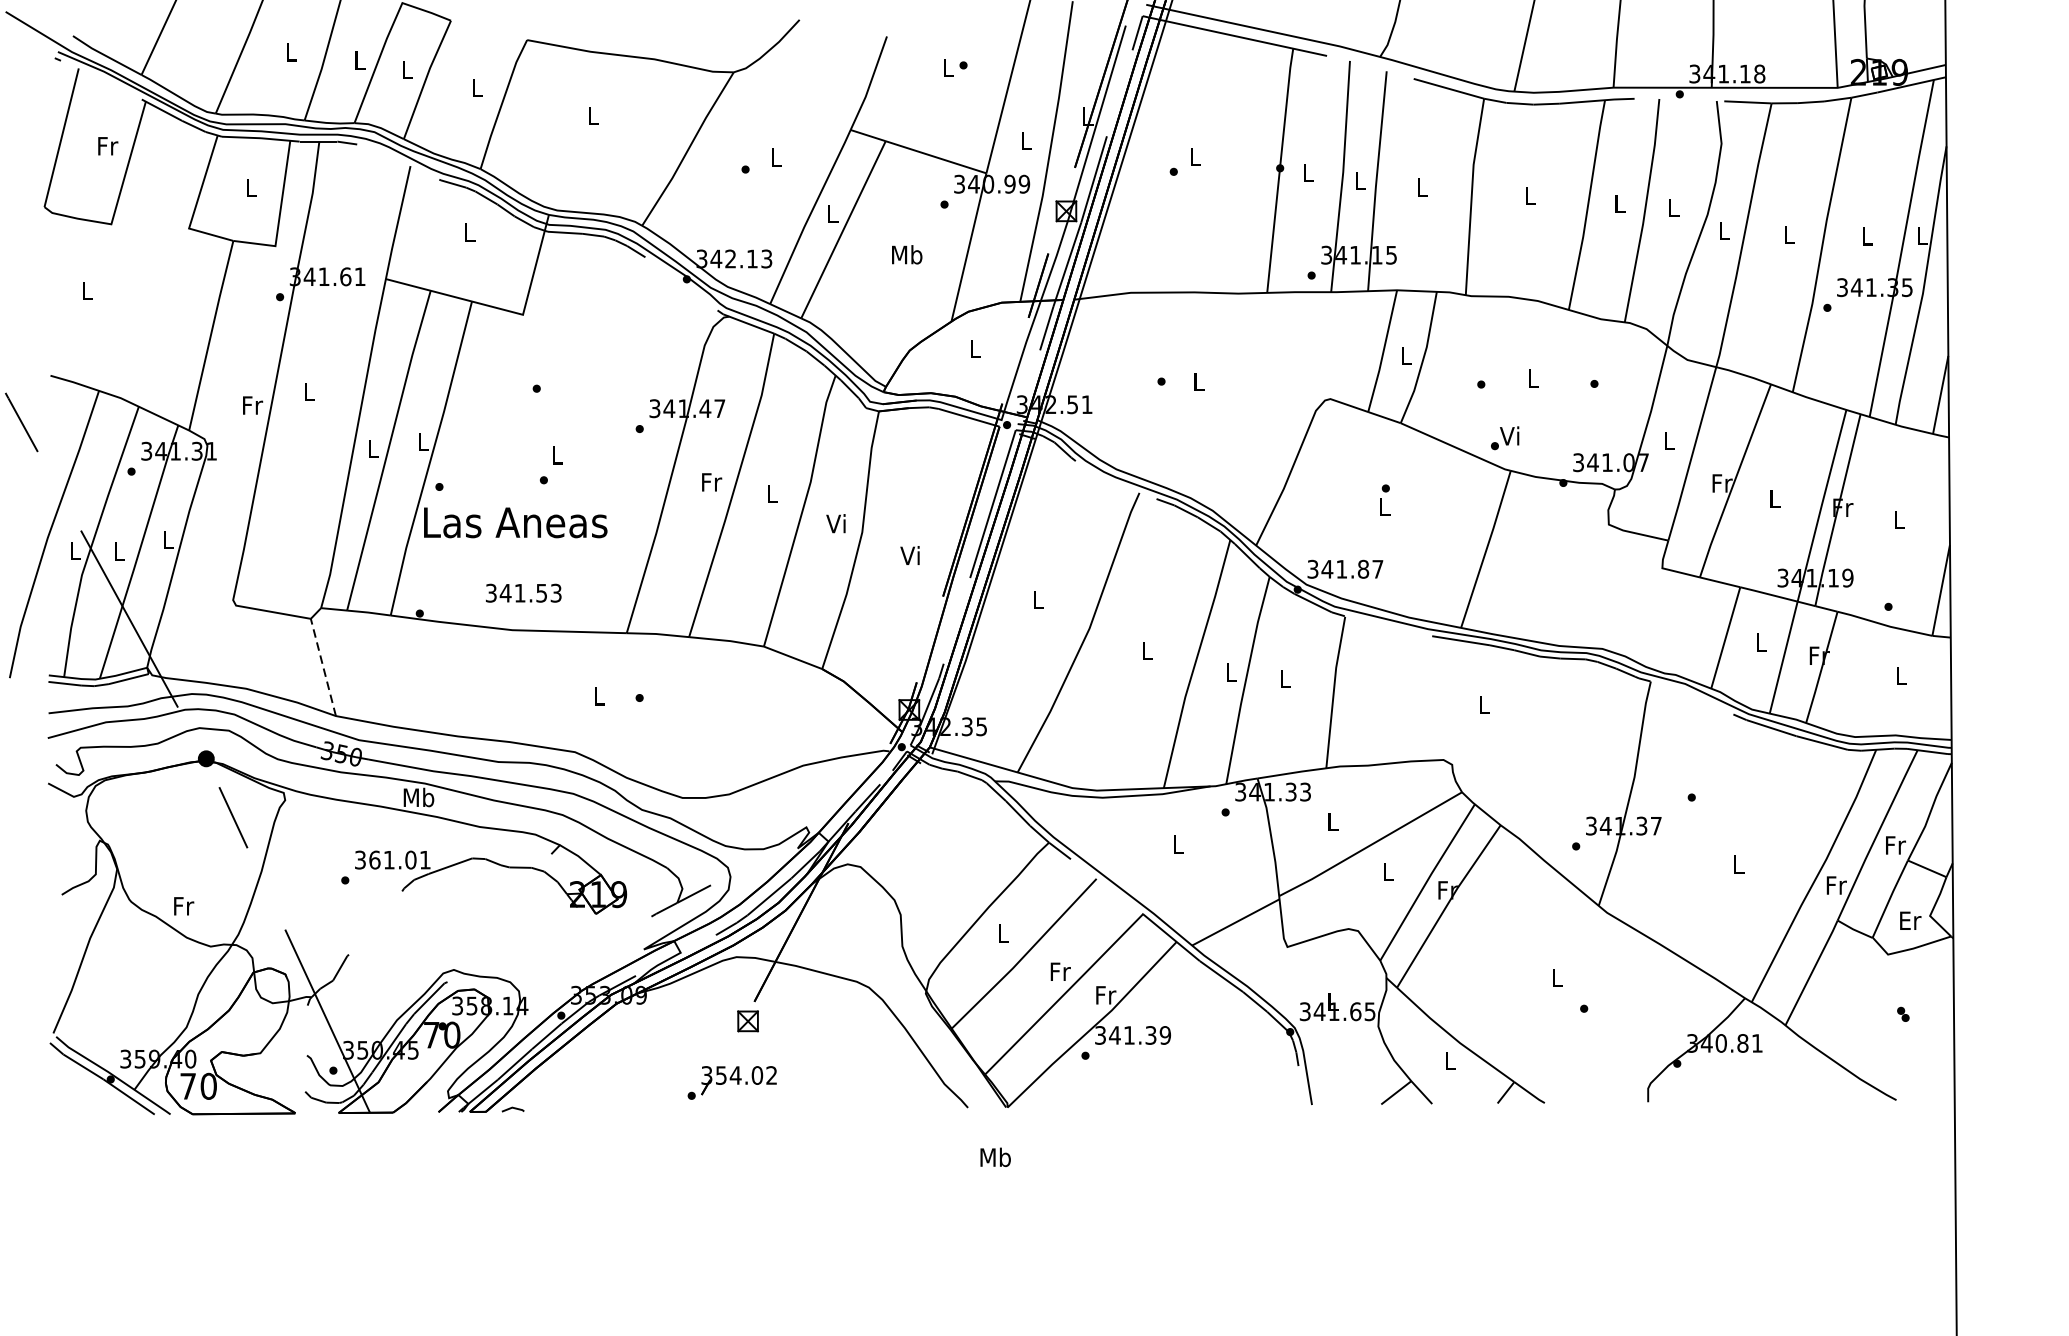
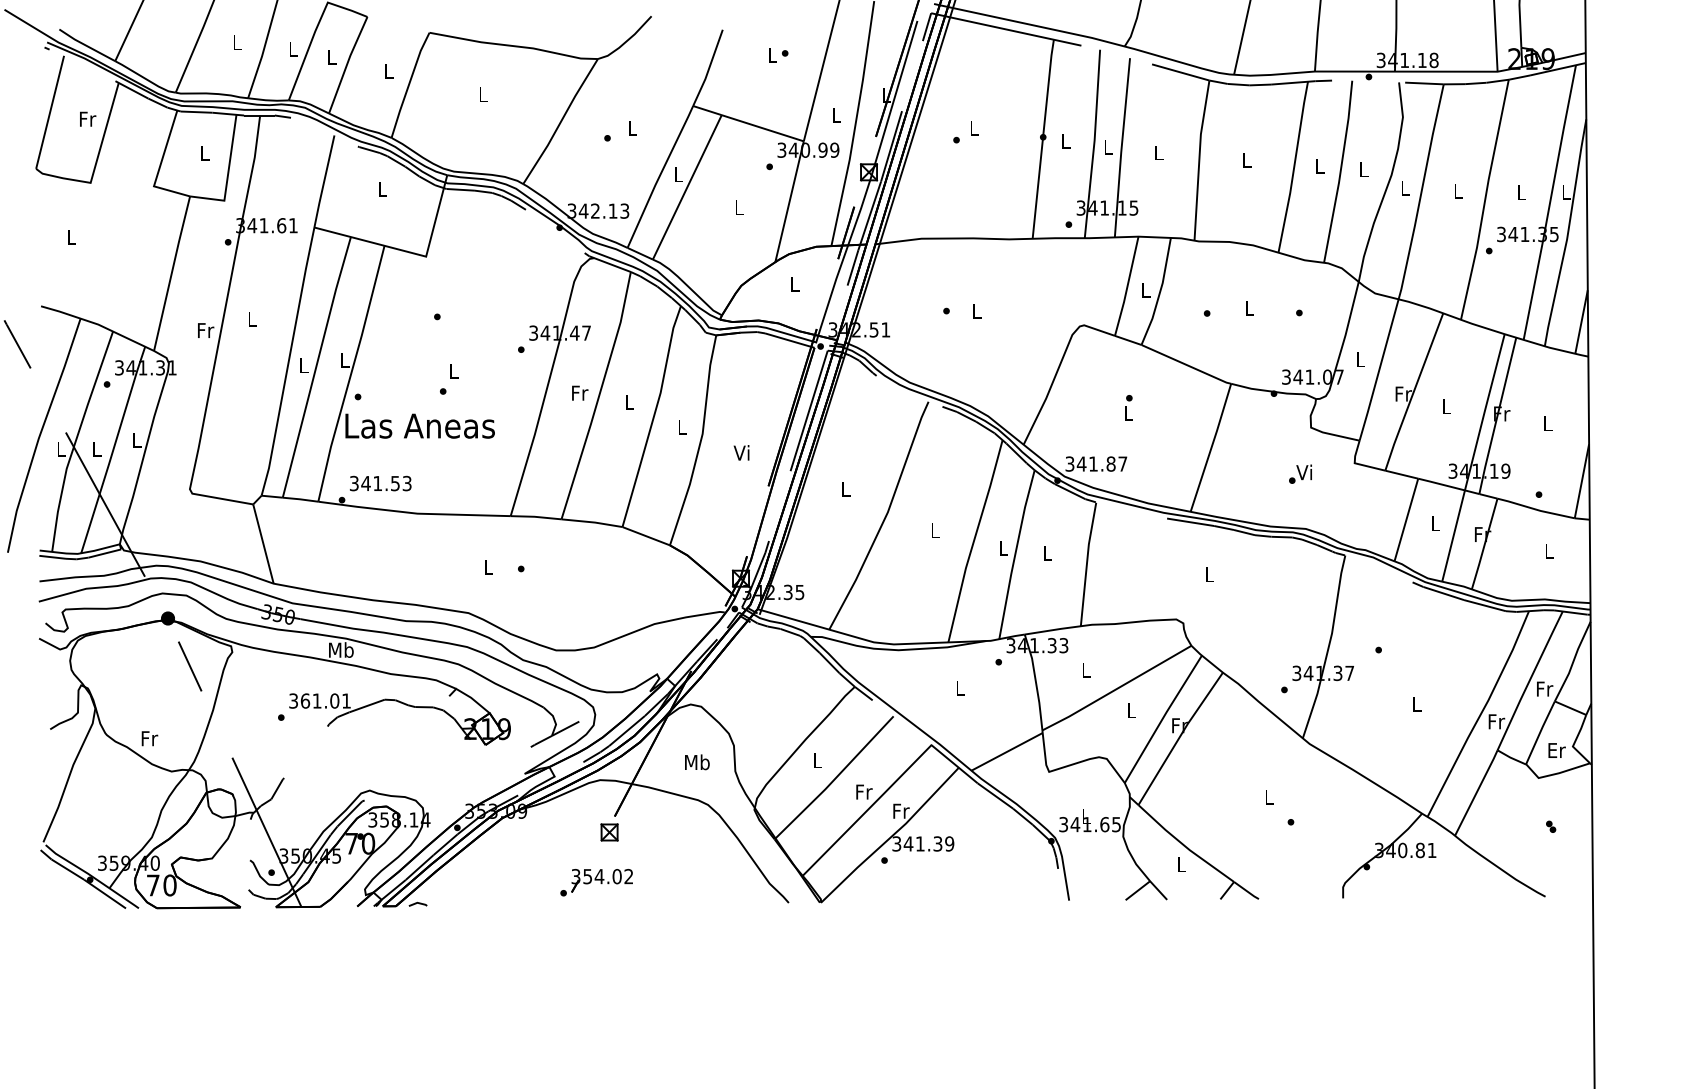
text: (906, 254) -> (738, 207), Mb -> L
text: (1505, 437) -> (1300, 473), moved
text: (835, 523) -> (680, 426), Vi -> L
text: (523, 593) -> (380, 483), moved
line: (323, 668) -> (263, 544), dashed -> solid
text: (995, 1157) -> (697, 762), moved

